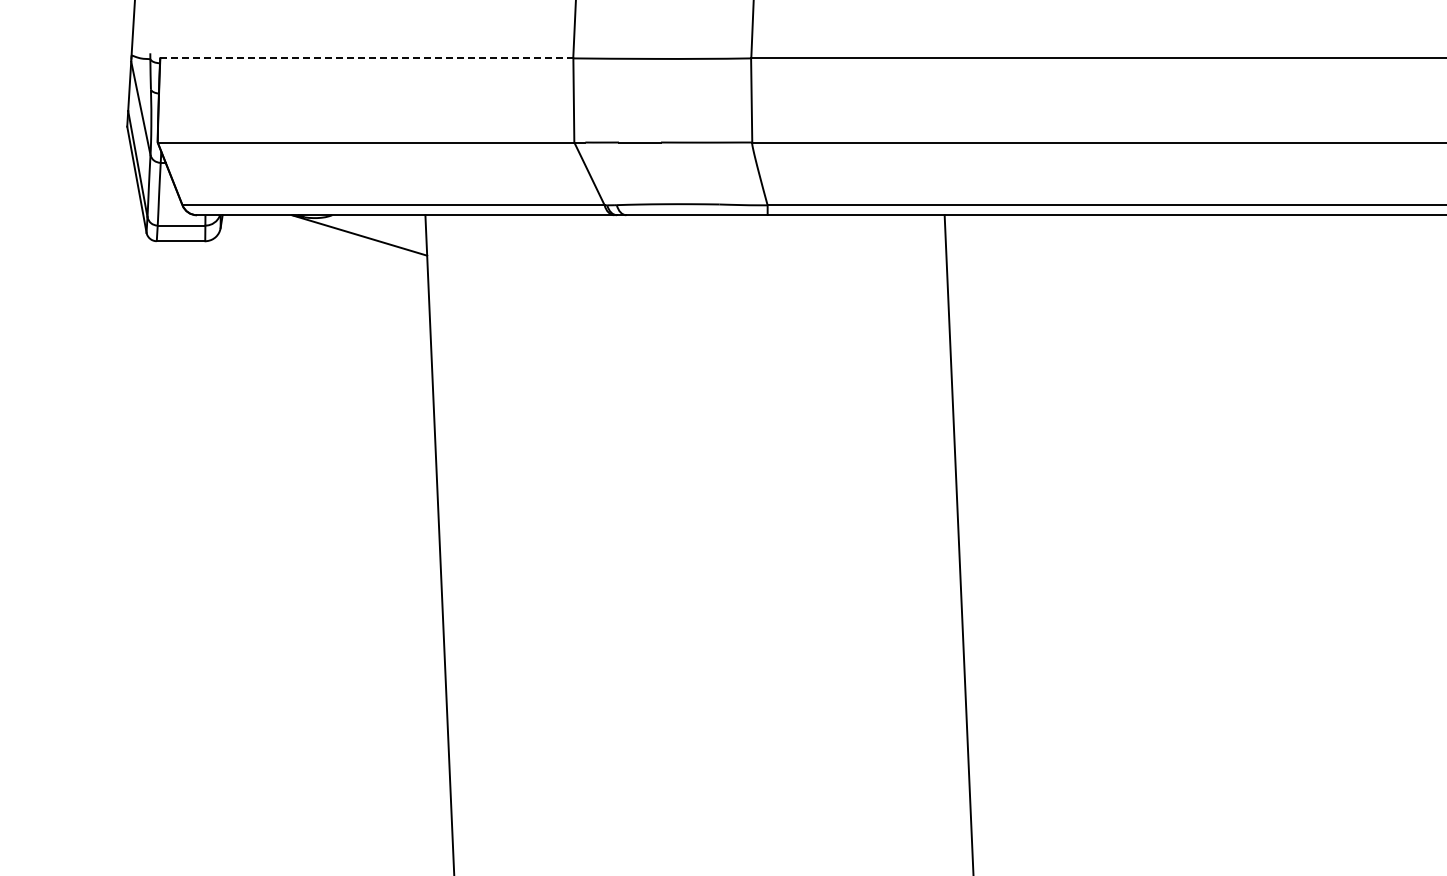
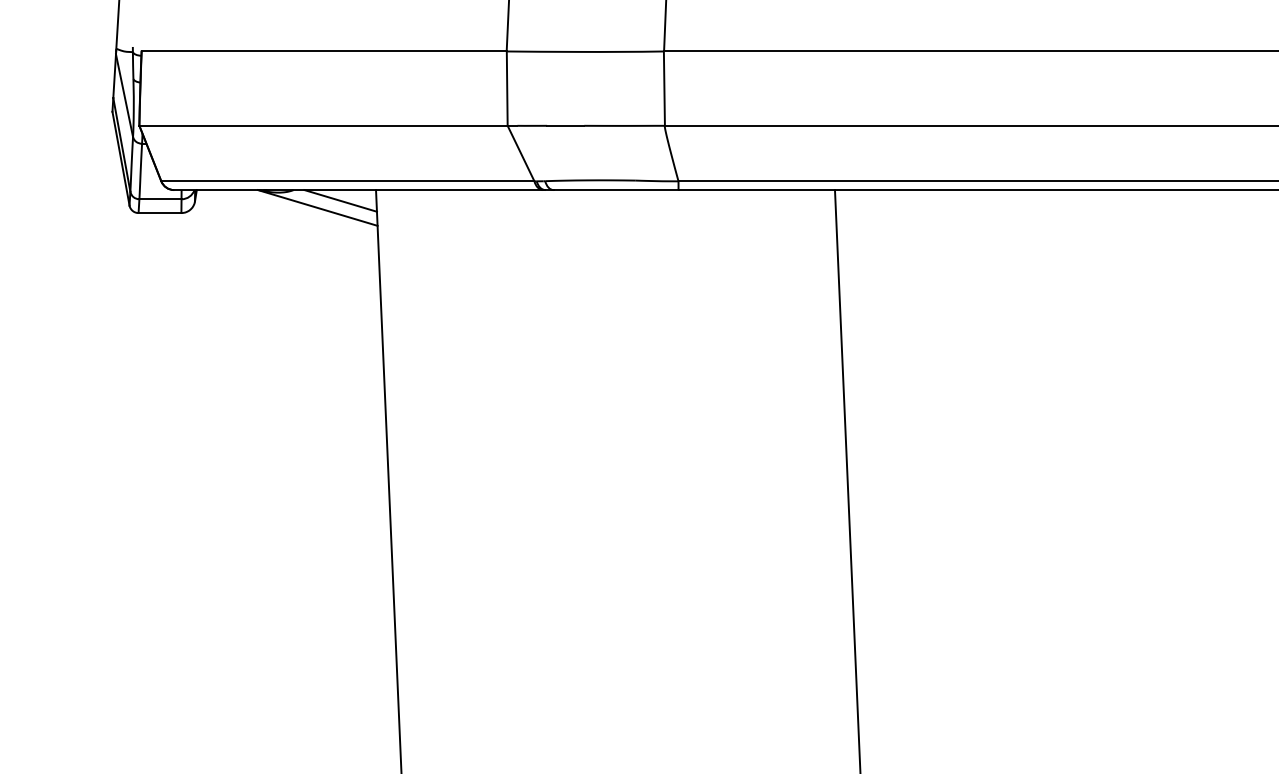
line: (367, 58) -> (324, 51), dashed -> solid
line: (385, 227) -> (340, 200), added

